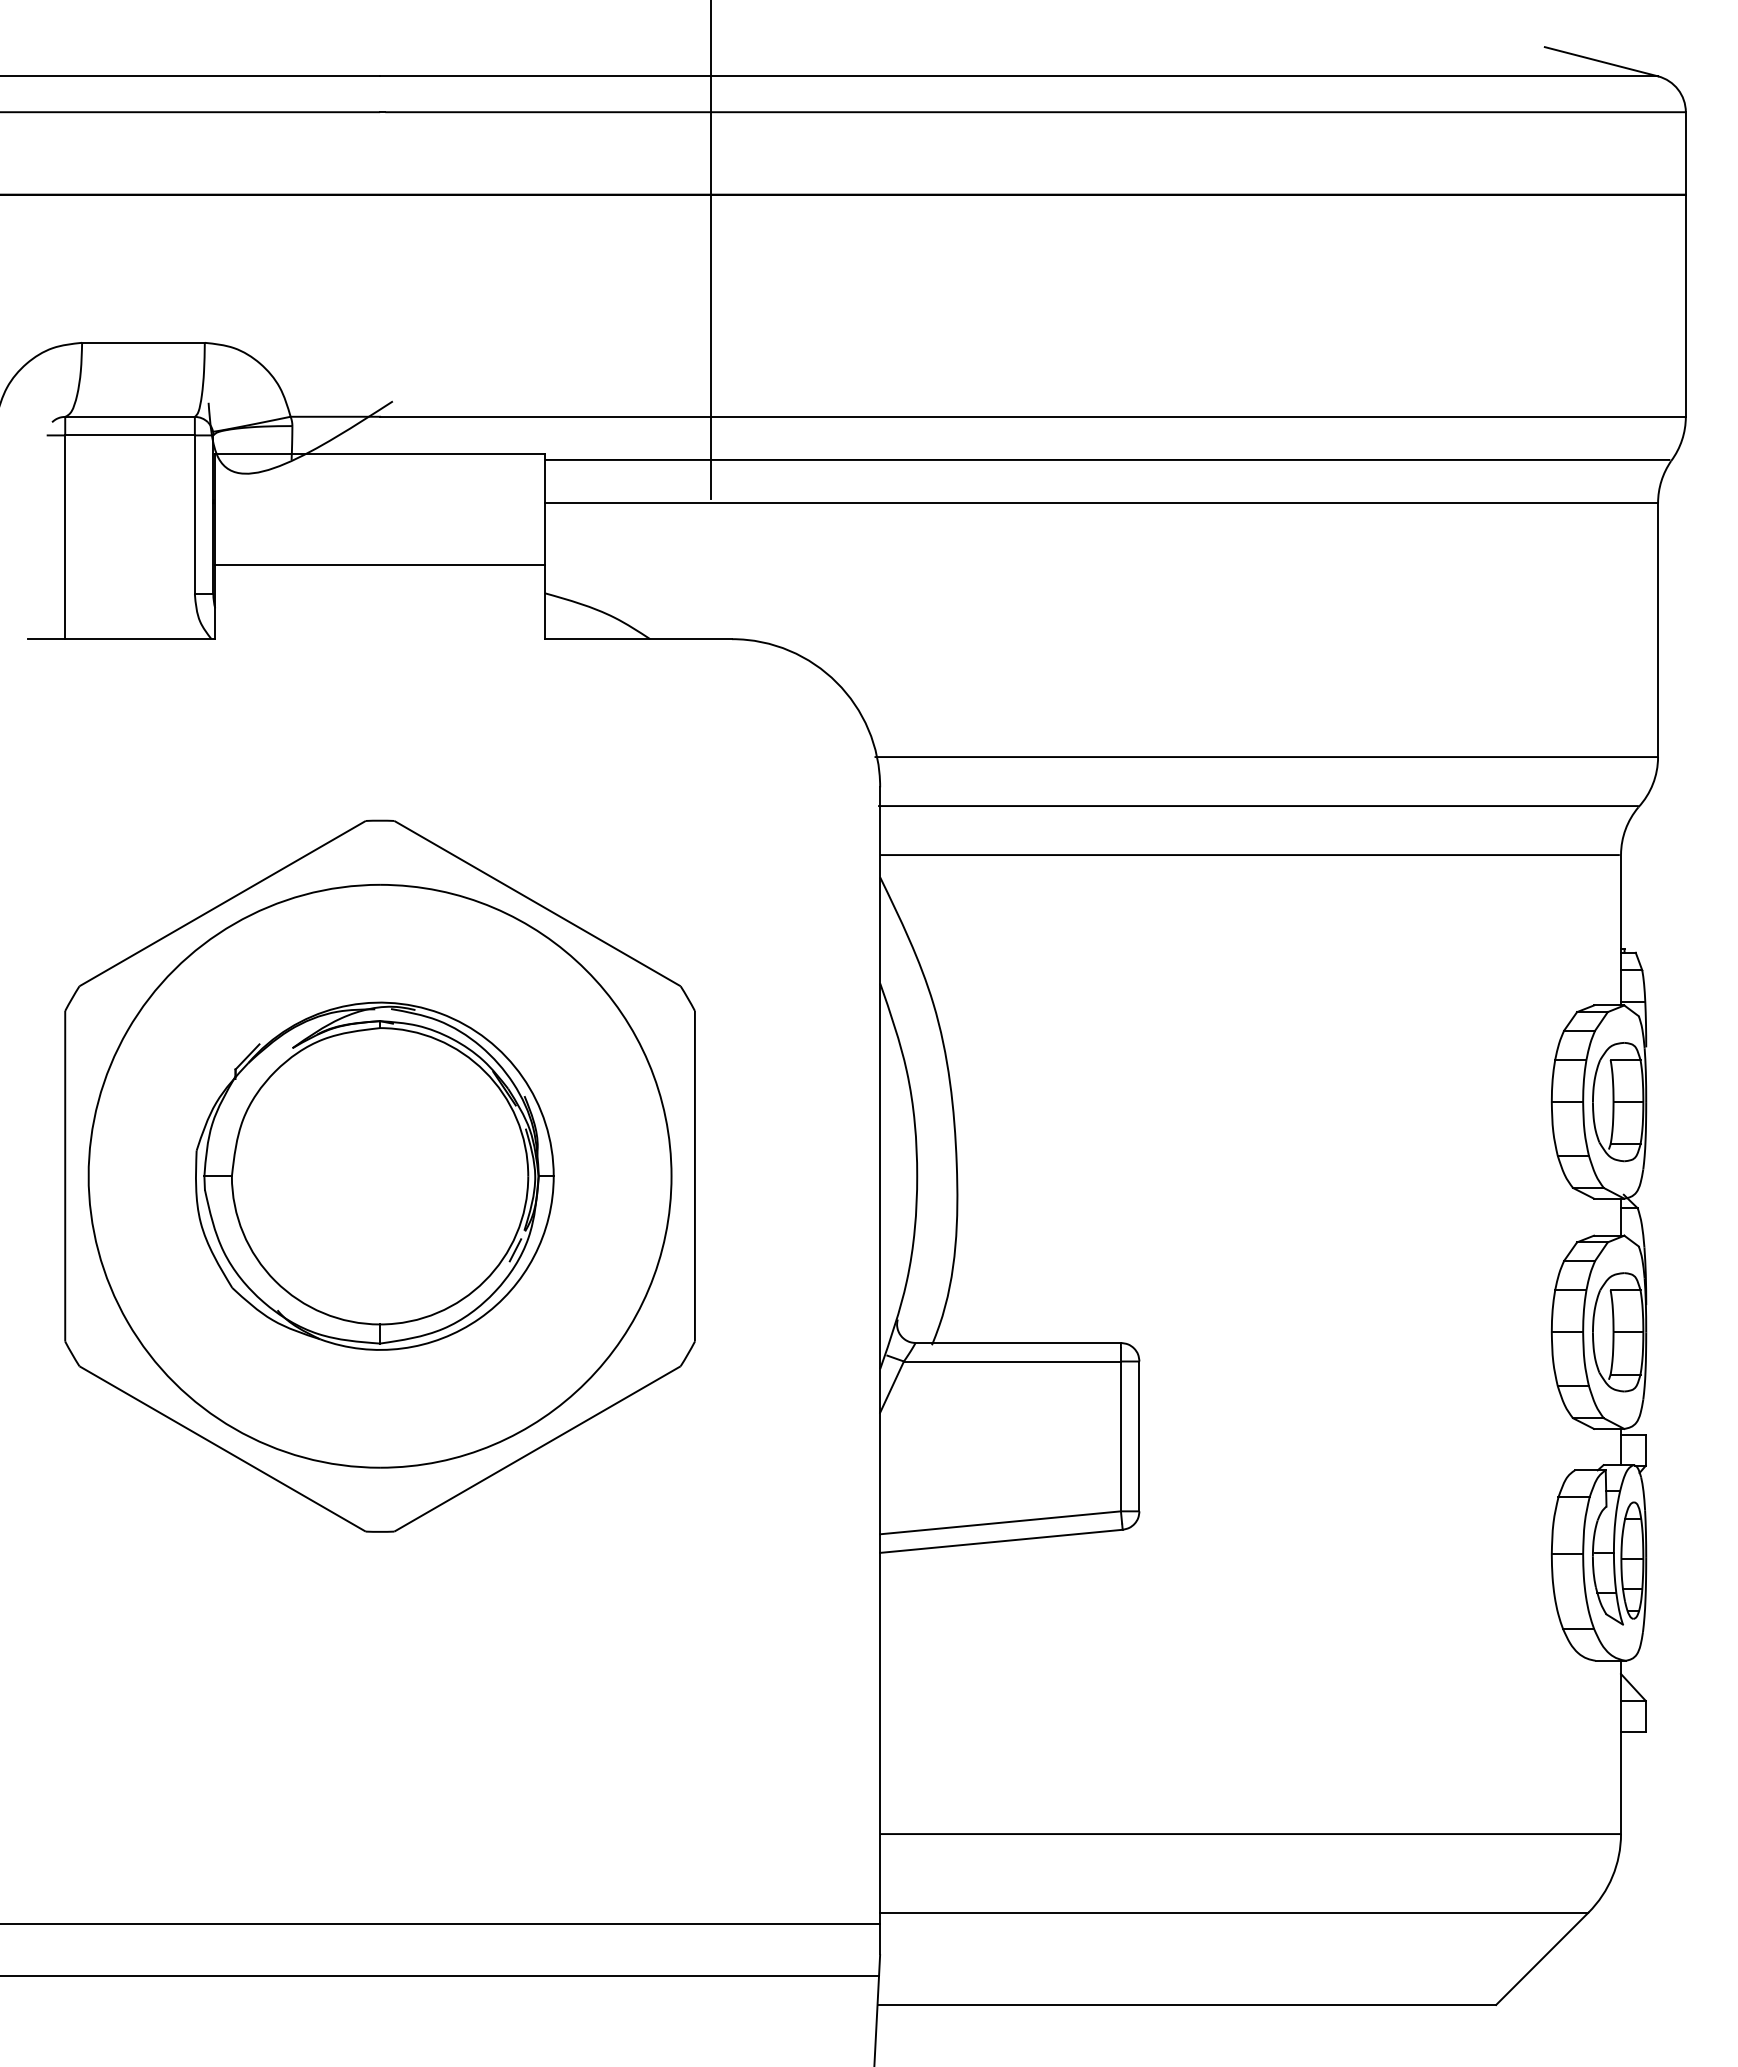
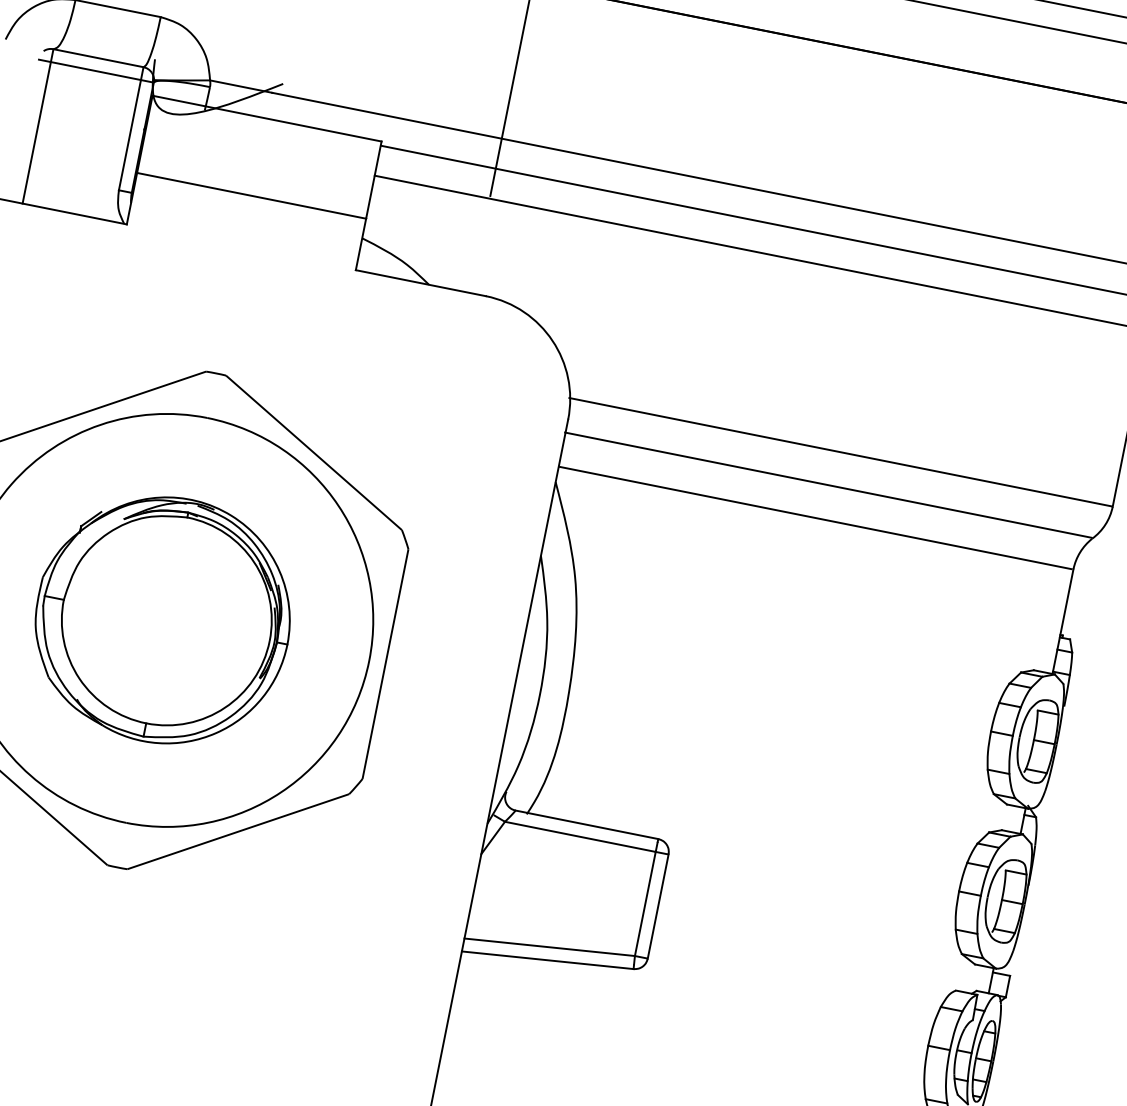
line: (515, 1250) -> (250, 690), removed

